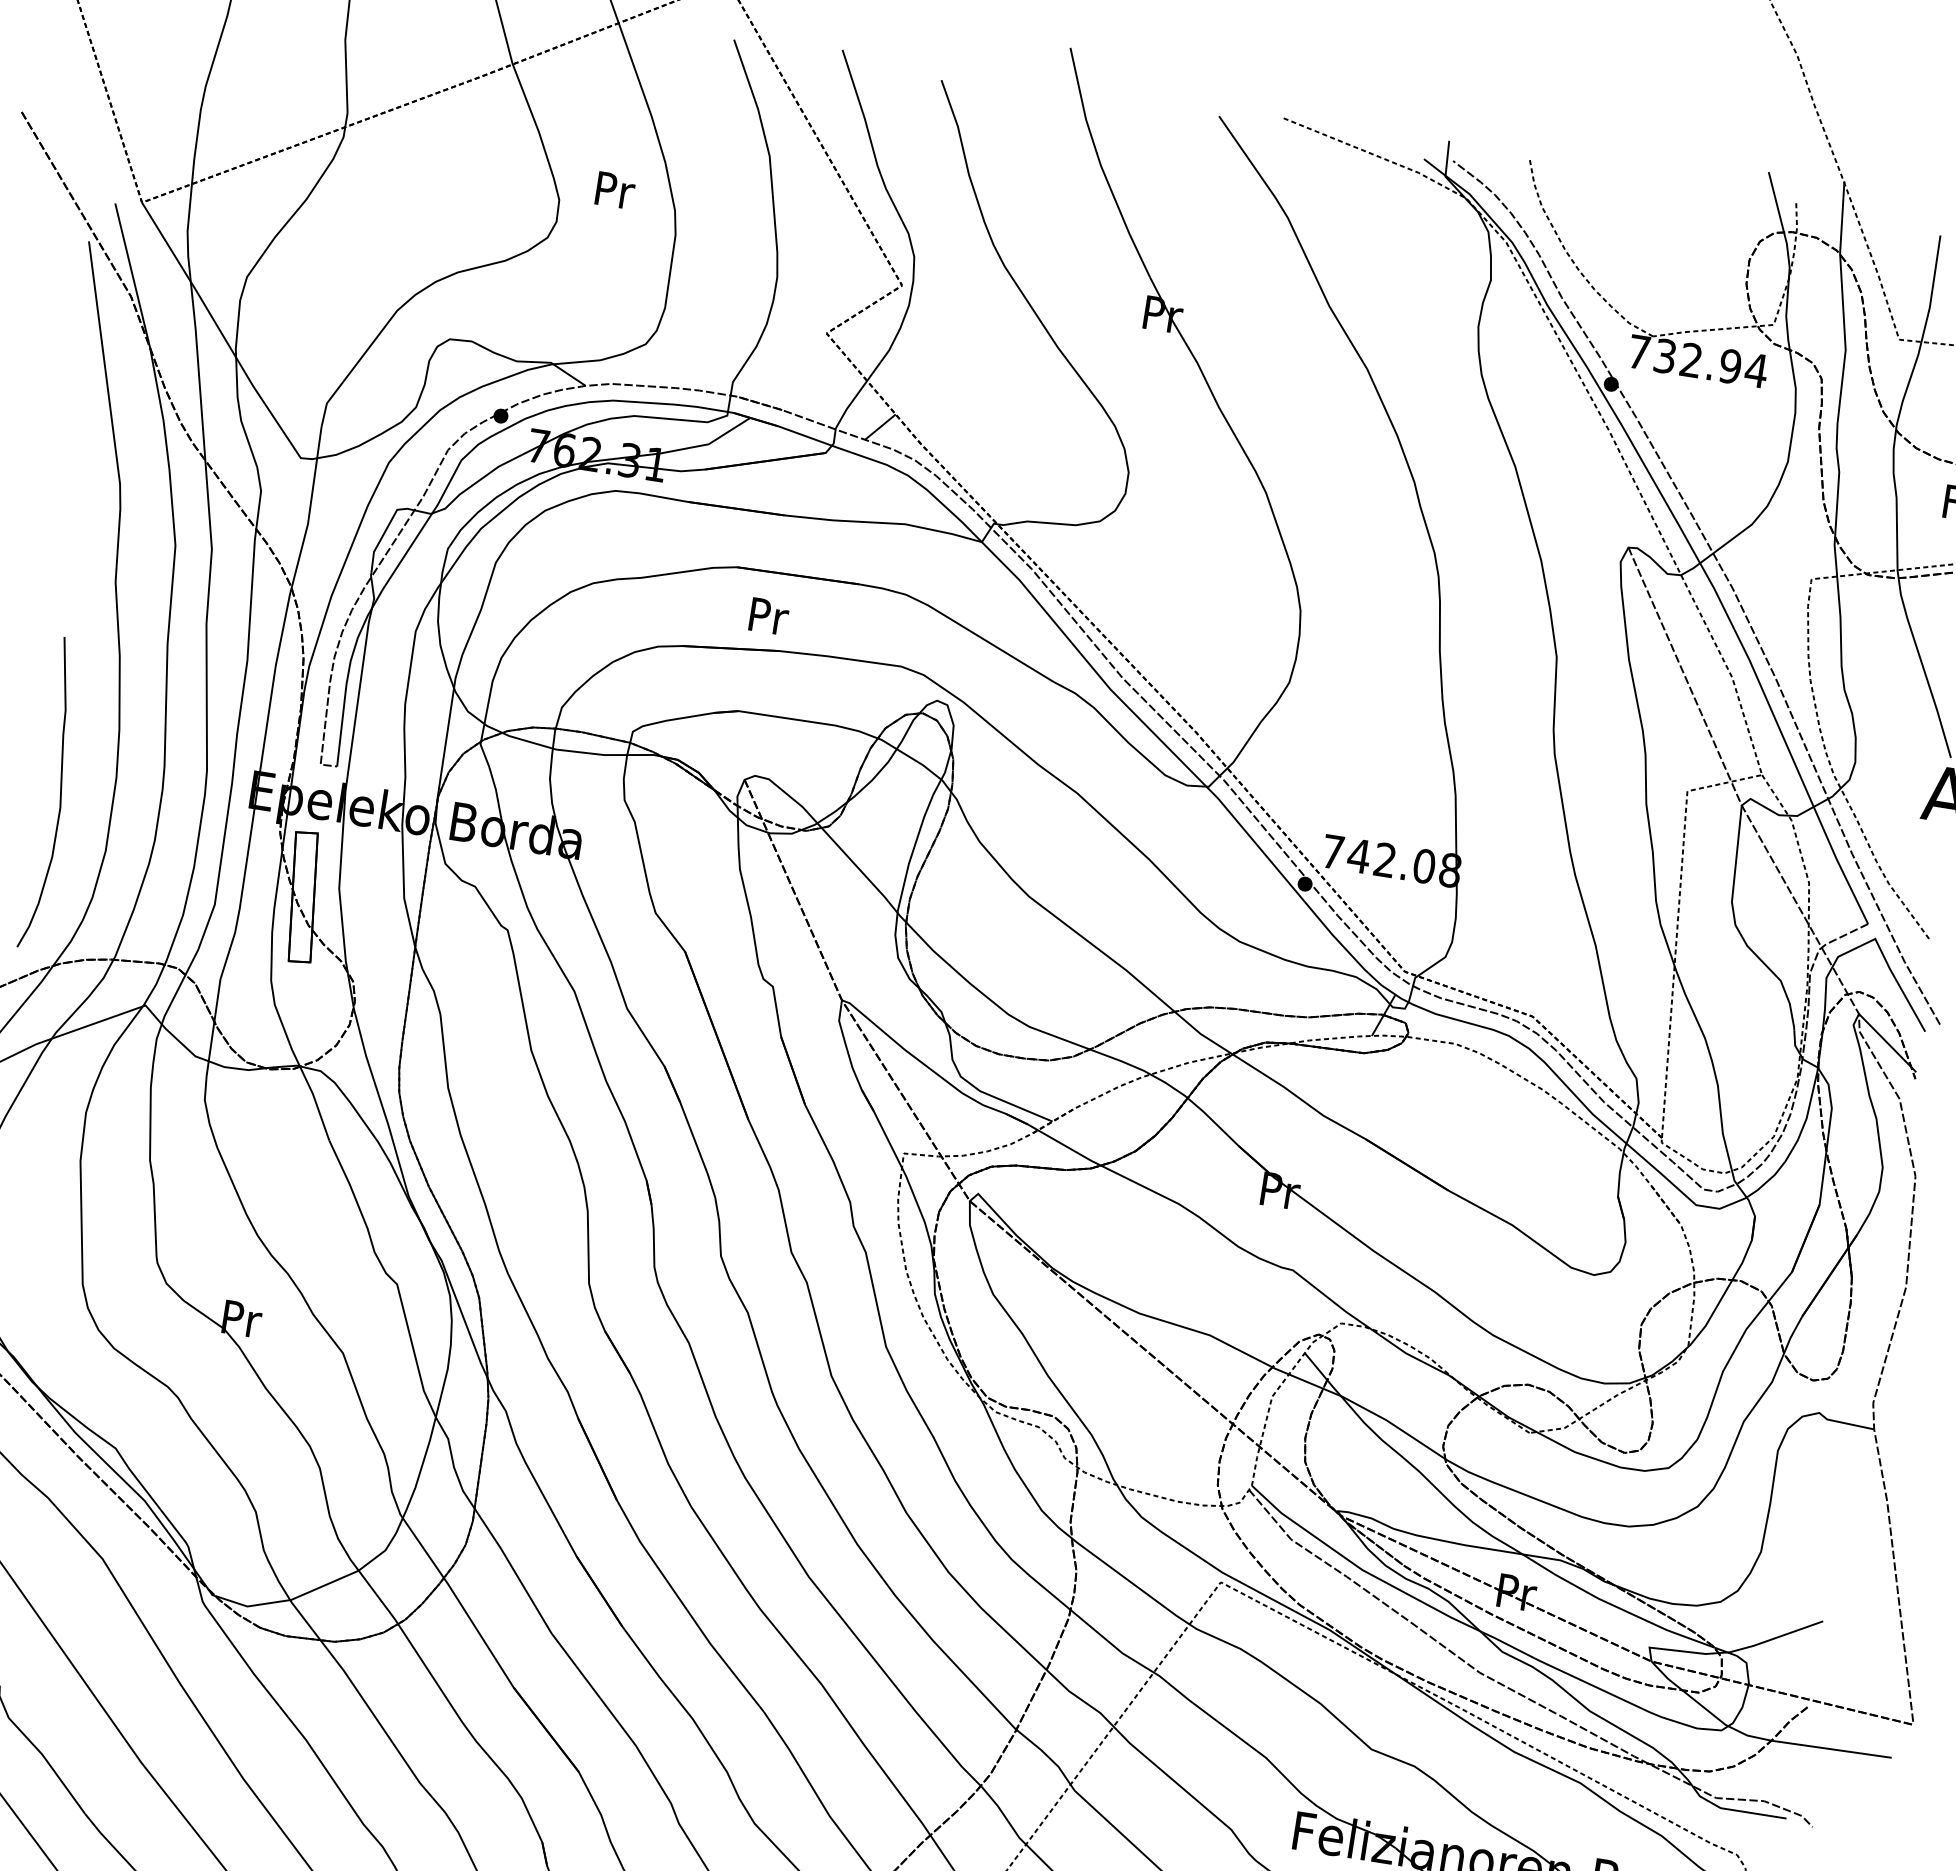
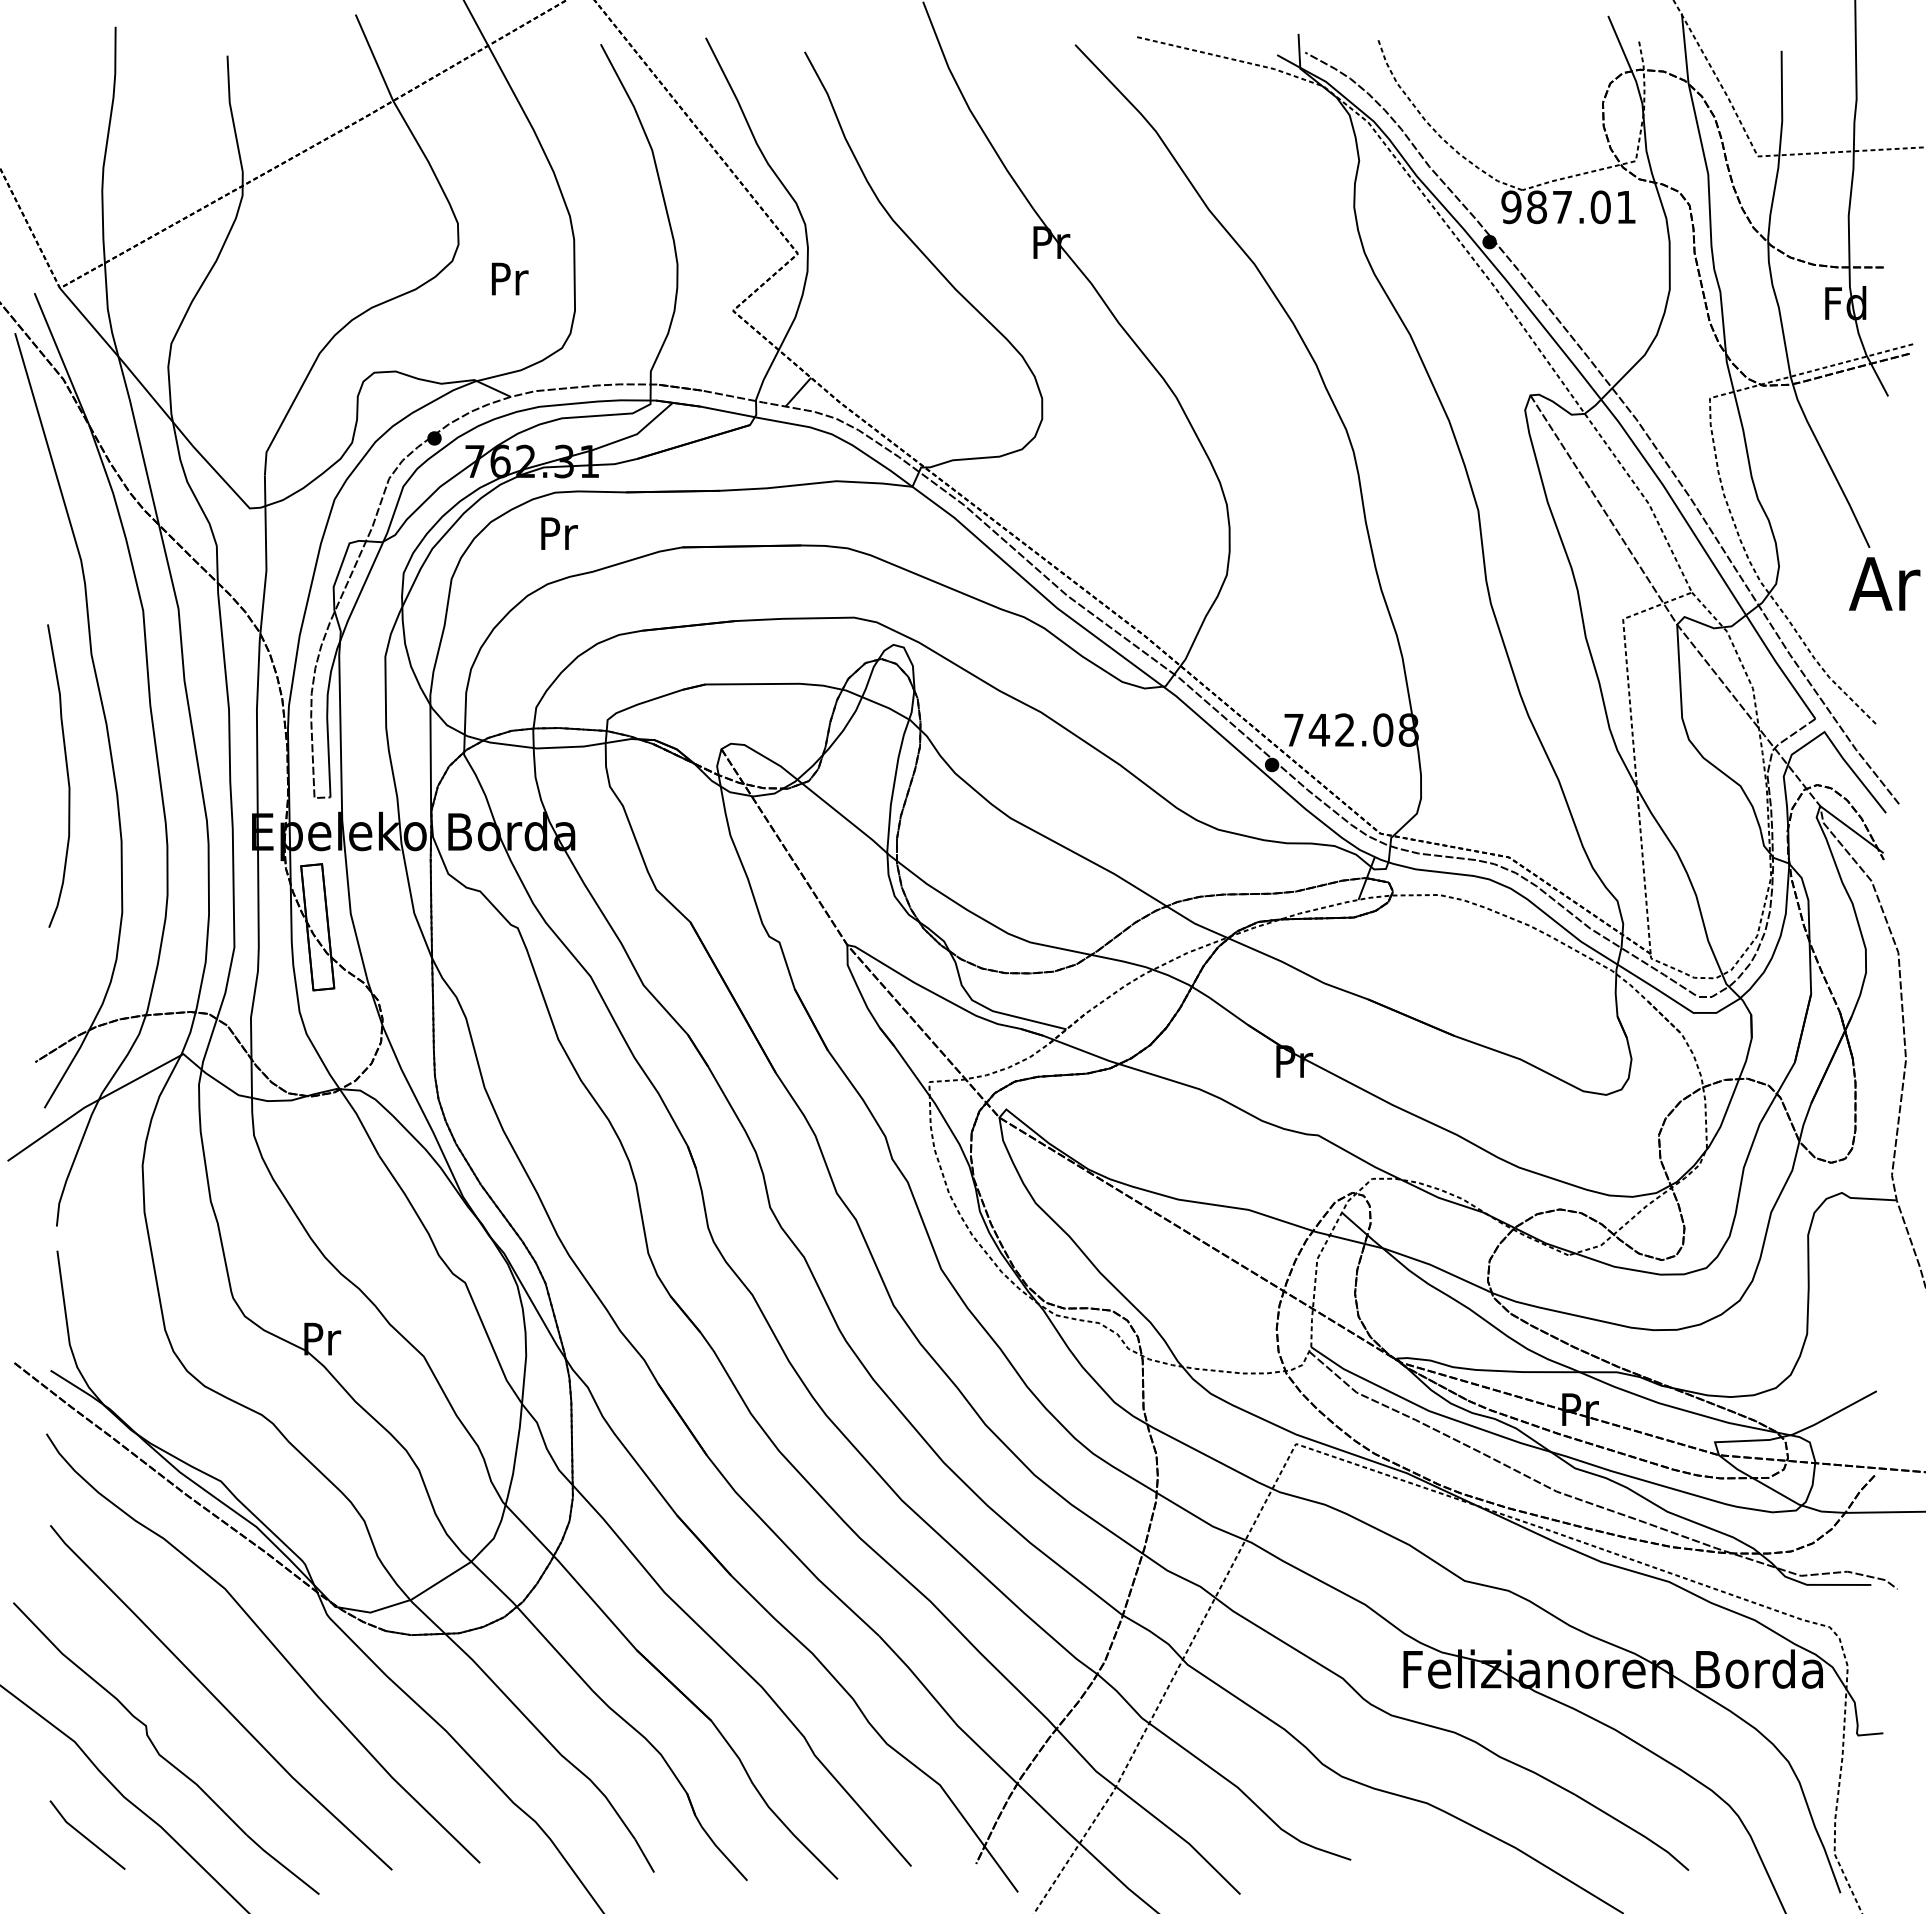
text: (615, 190) -> (510, 278), moved
text: (1697, 361) -> (1568, 207), 732.94 -> 987.01
text: (769, 616) -> (559, 533), moved
curve: (59, 792) -> (66, 773), moved

